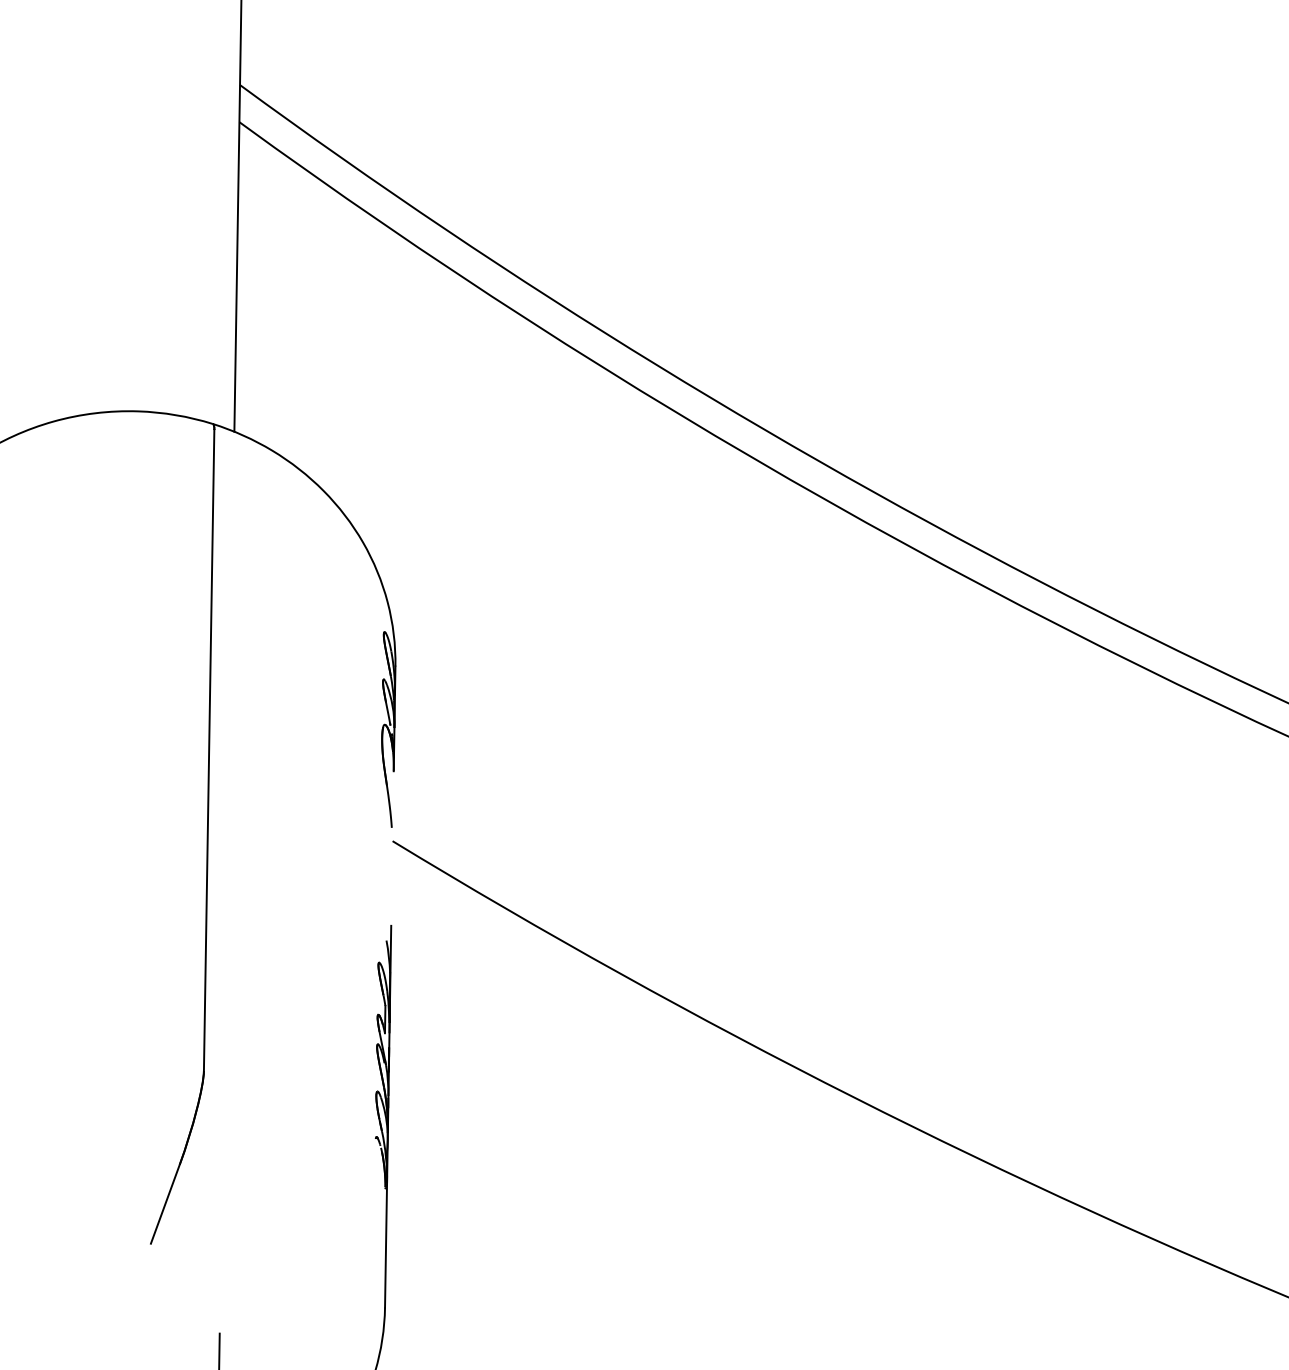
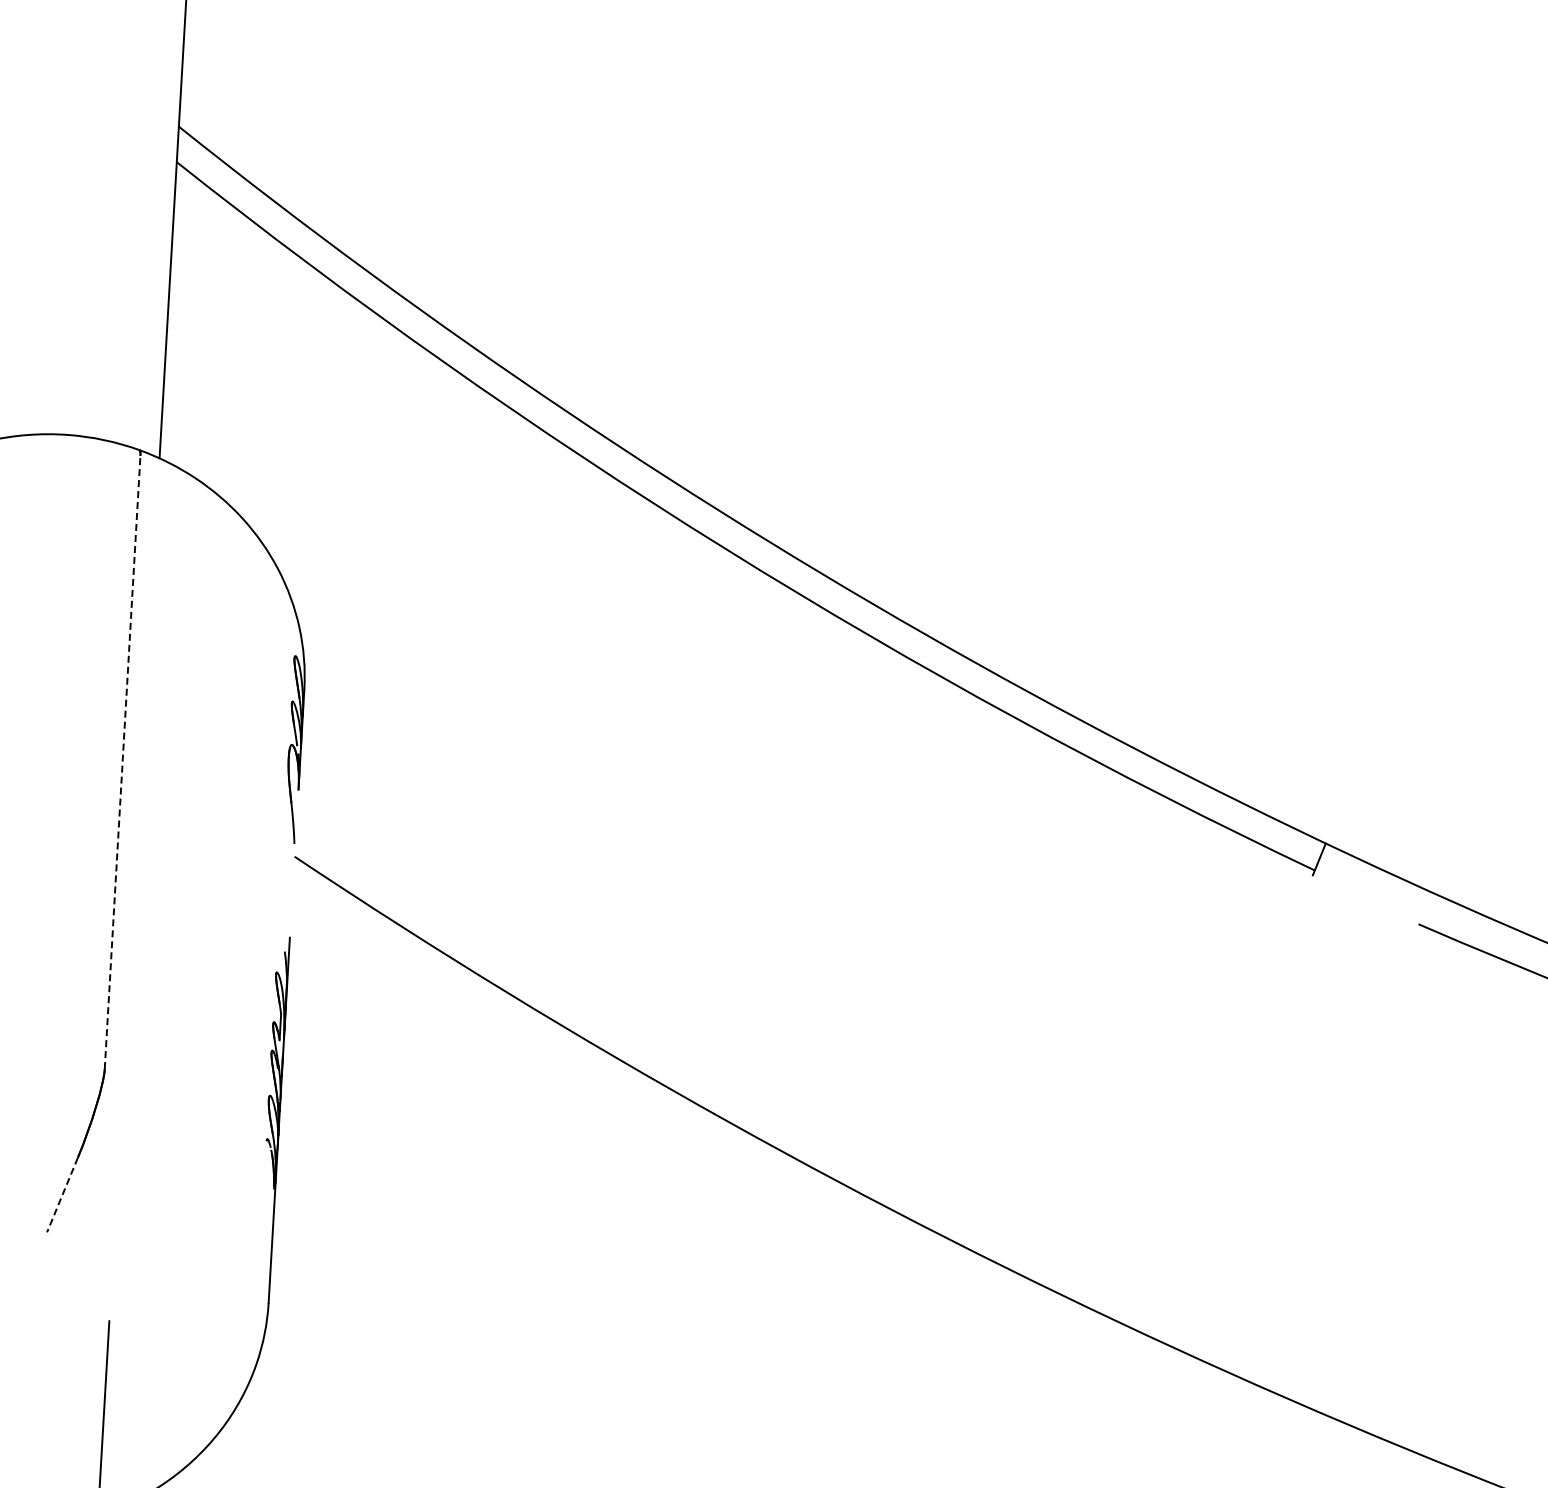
line: (208, 749) -> (122, 761), solid -> dashed
line: (165, 1204) -> (62, 1195), solid -> dashed

